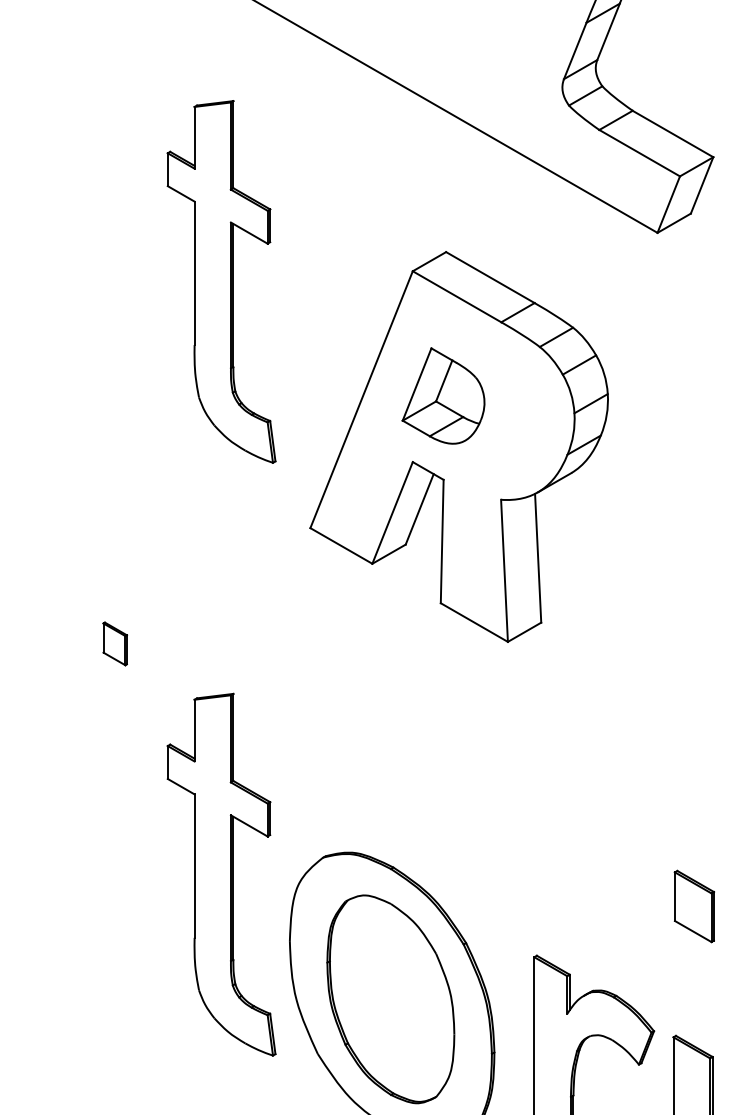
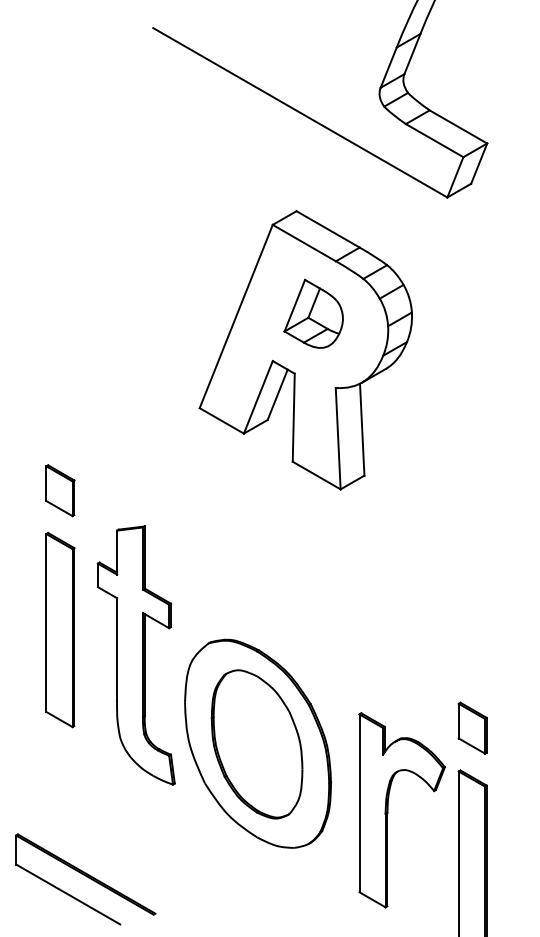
part: (220, 281) -> (135, 232), removed
part: (443, 395) -> (313, 313), moved
part: (115, 643) -> (60, 490), size x1.67
part: (115, 838) -> (60, 629), added
part: (694, 905) -> (472, 727), moved

